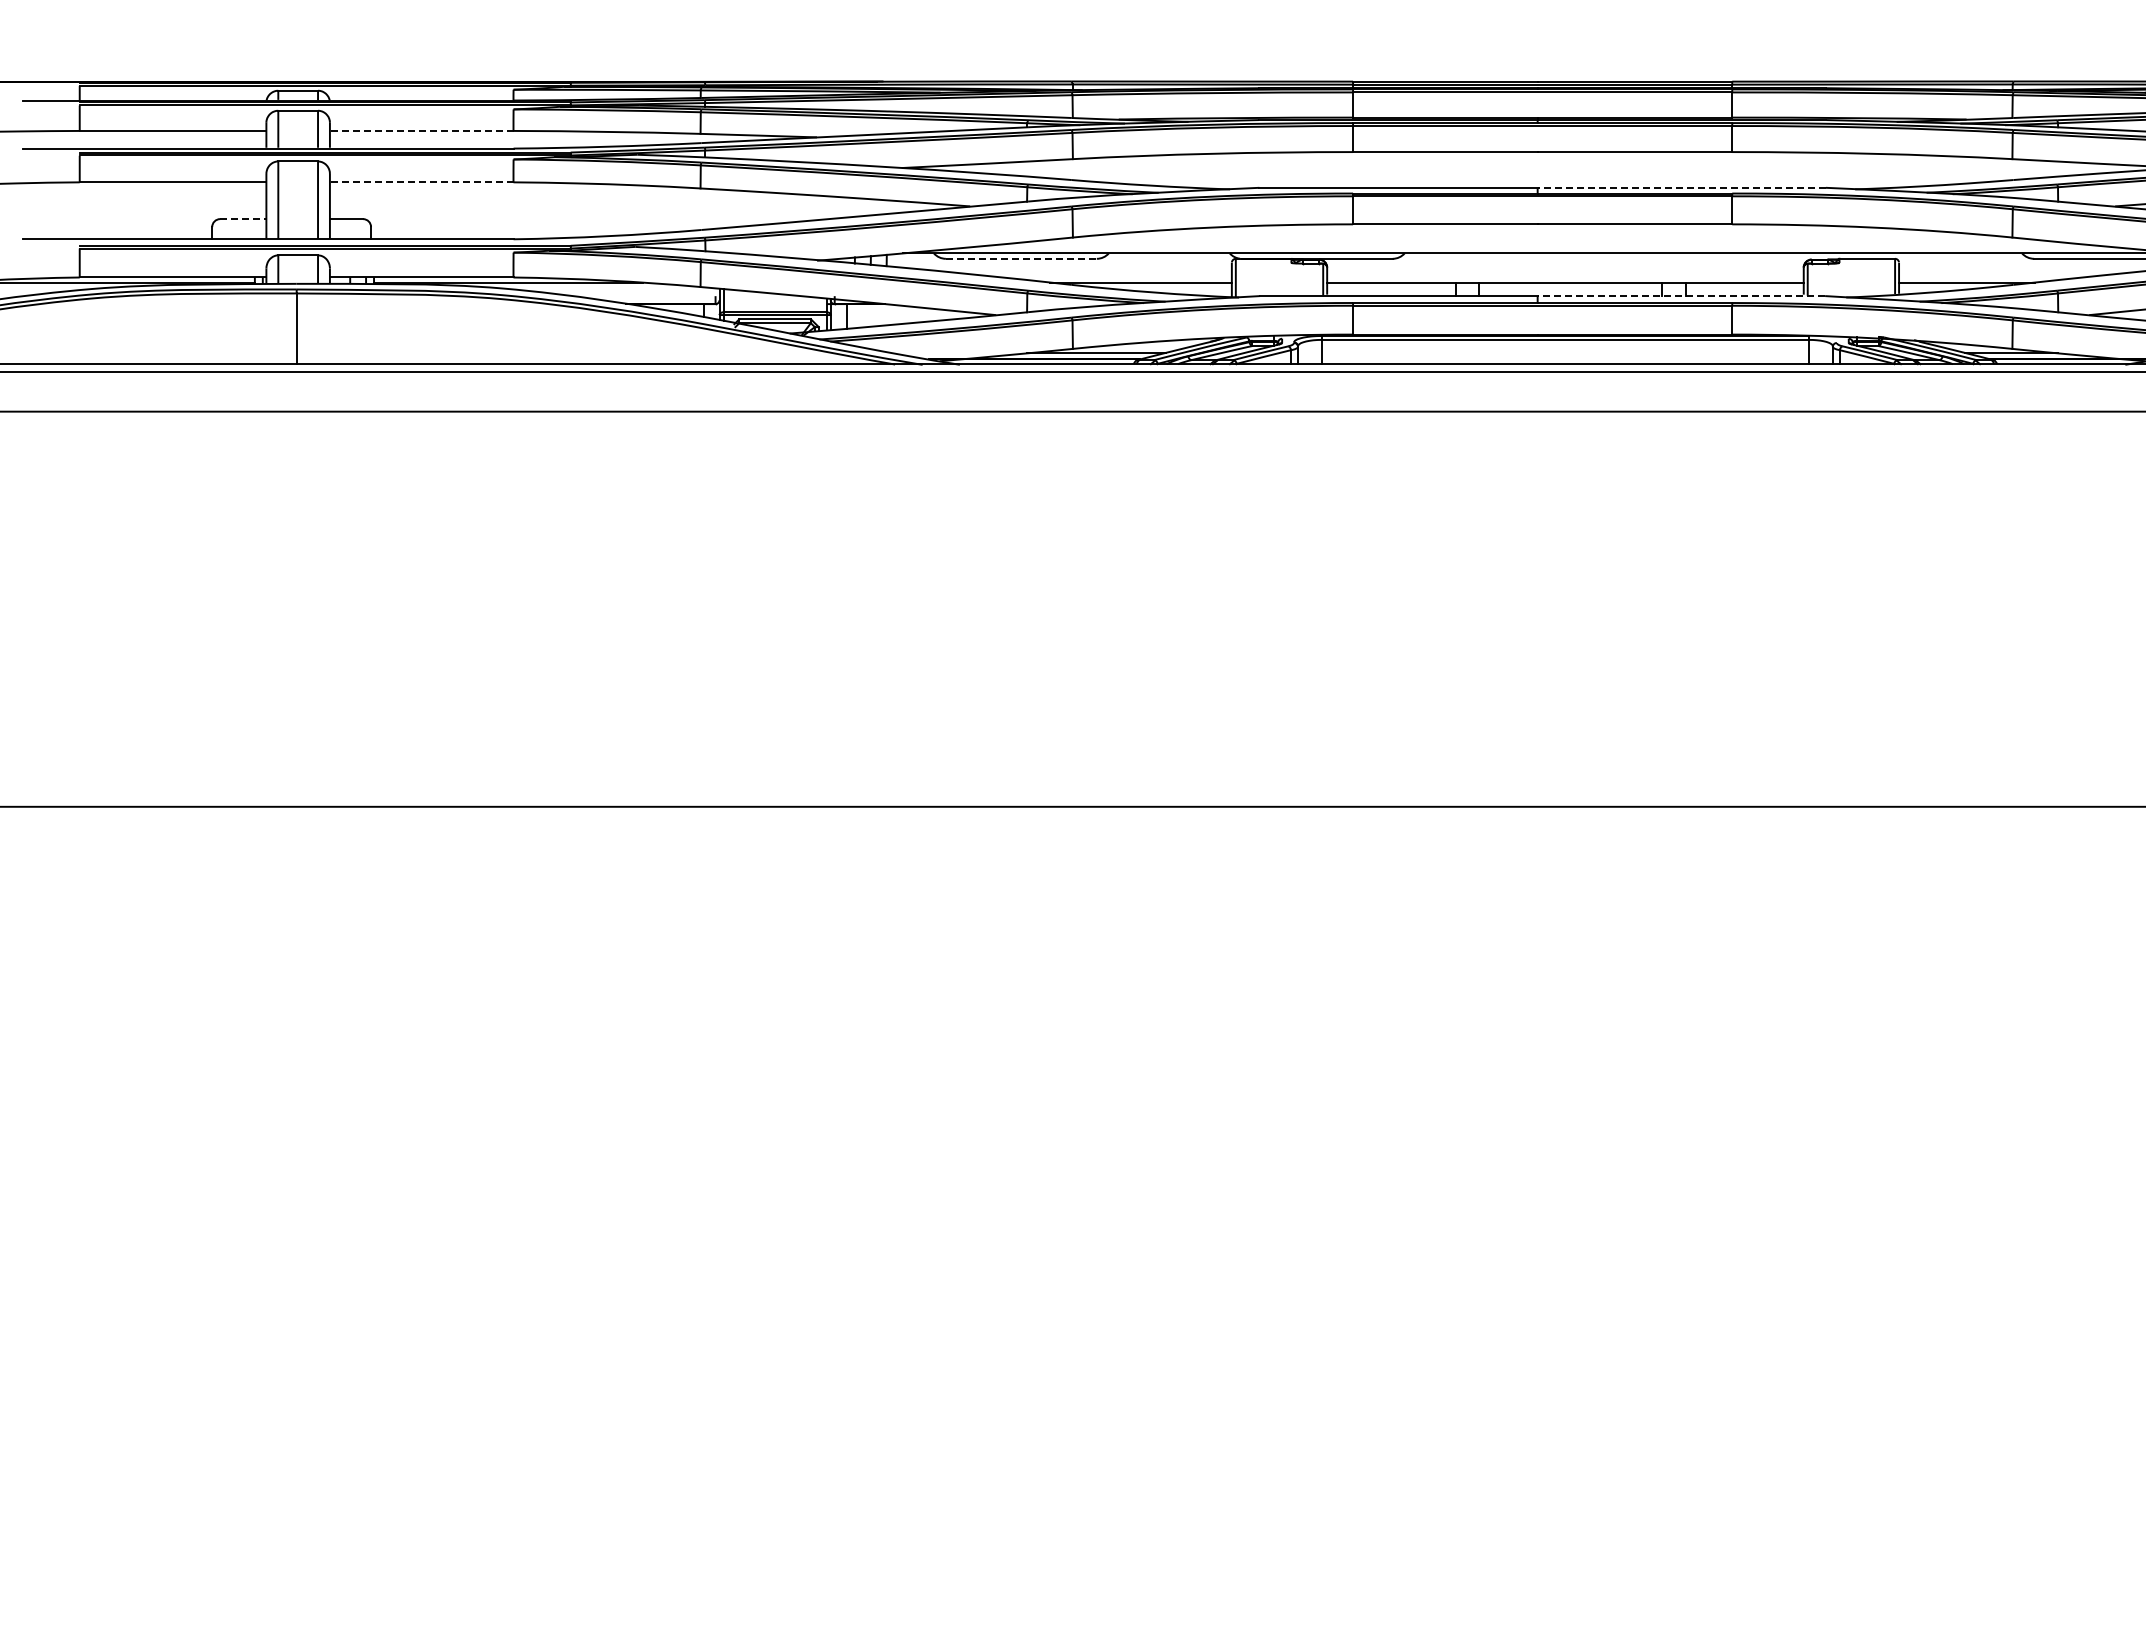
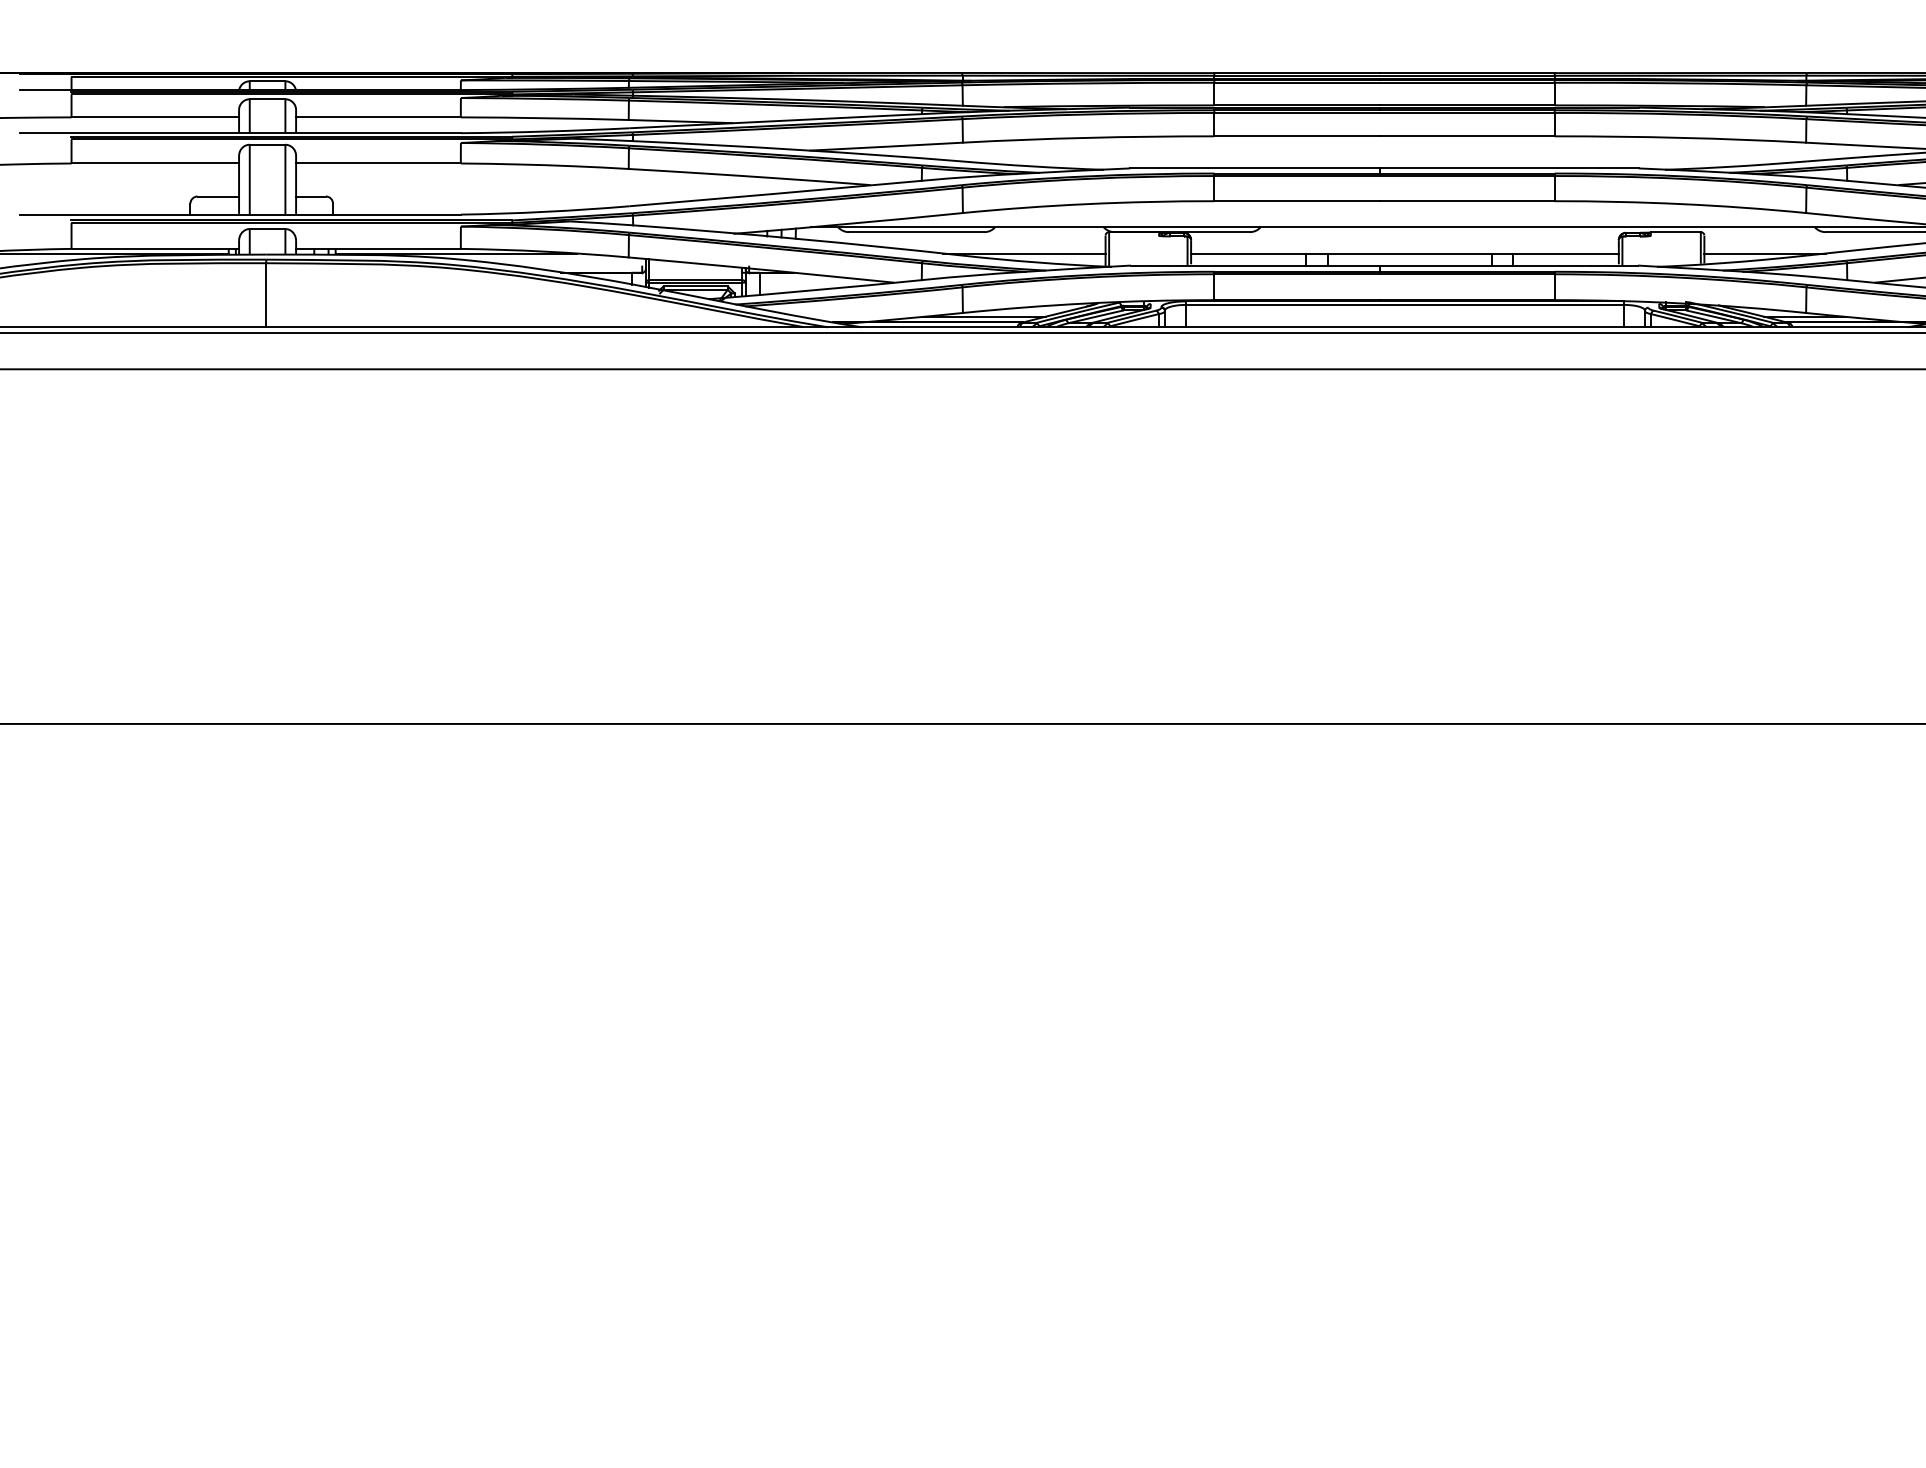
line: (421, 130) -> (378, 116), dashed -> solid
line: (421, 182) -> (378, 163), dashed -> solid
line: (1681, 187) -> (1509, 168), dashed -> solid
line: (243, 219) -> (218, 196), dashed -> solid
line: (1021, 258) -> (916, 231), dashed -> solid
line: (1681, 296) -> (1509, 265), dashed -> solid

